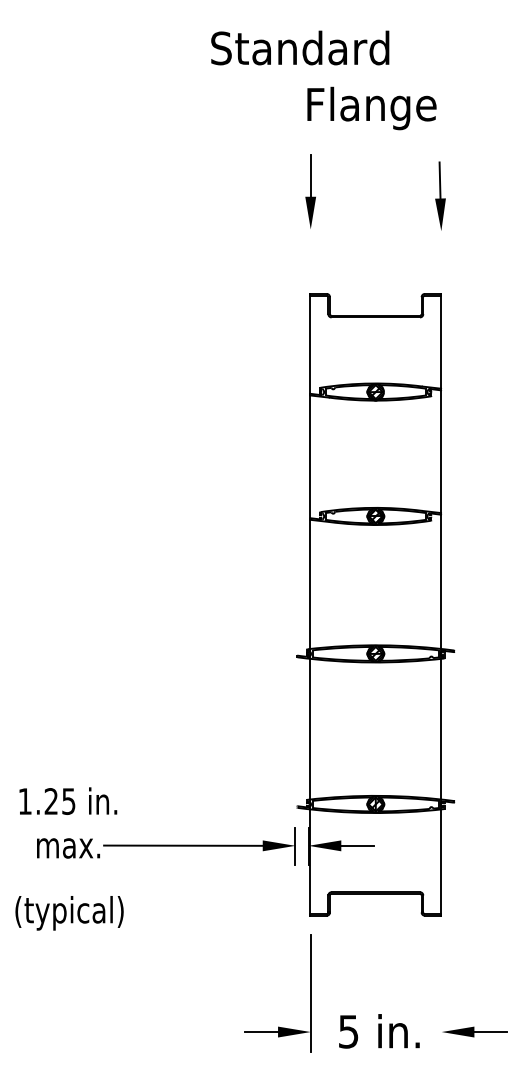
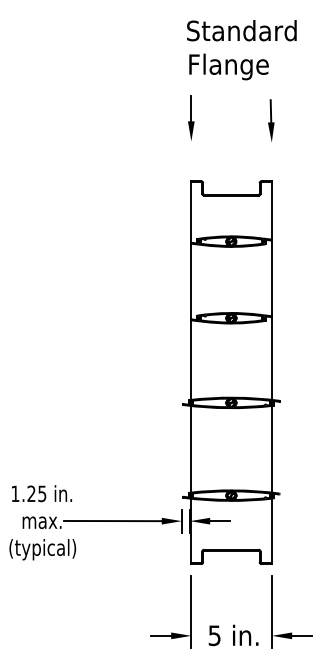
text: (299, 47) -> (241, 30), moved
text: (69, 912) -> (42, 549), moved
line: (440, 992) -> (271, 611), added

